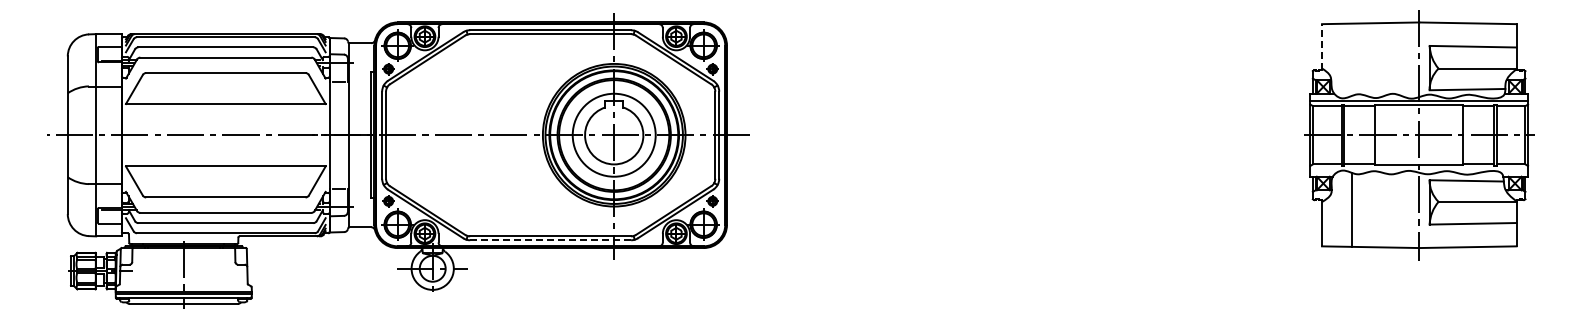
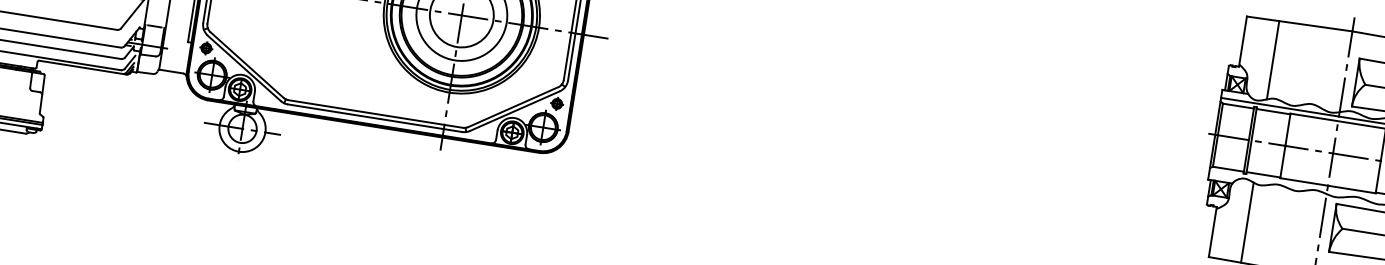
line: (1322, 46) -> (1243, 40), dashed -> solid
line: (1351, 59) -> (1272, 59), added
line: (551, 240) -> (375, 118), dashed -> solid

